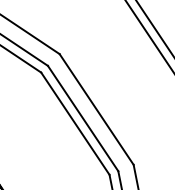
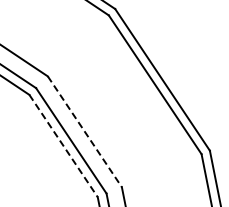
line: (96, 109) -> (84, 131), solid -> dashed
line: (75, 124) -> (63, 146), solid -> dashed

